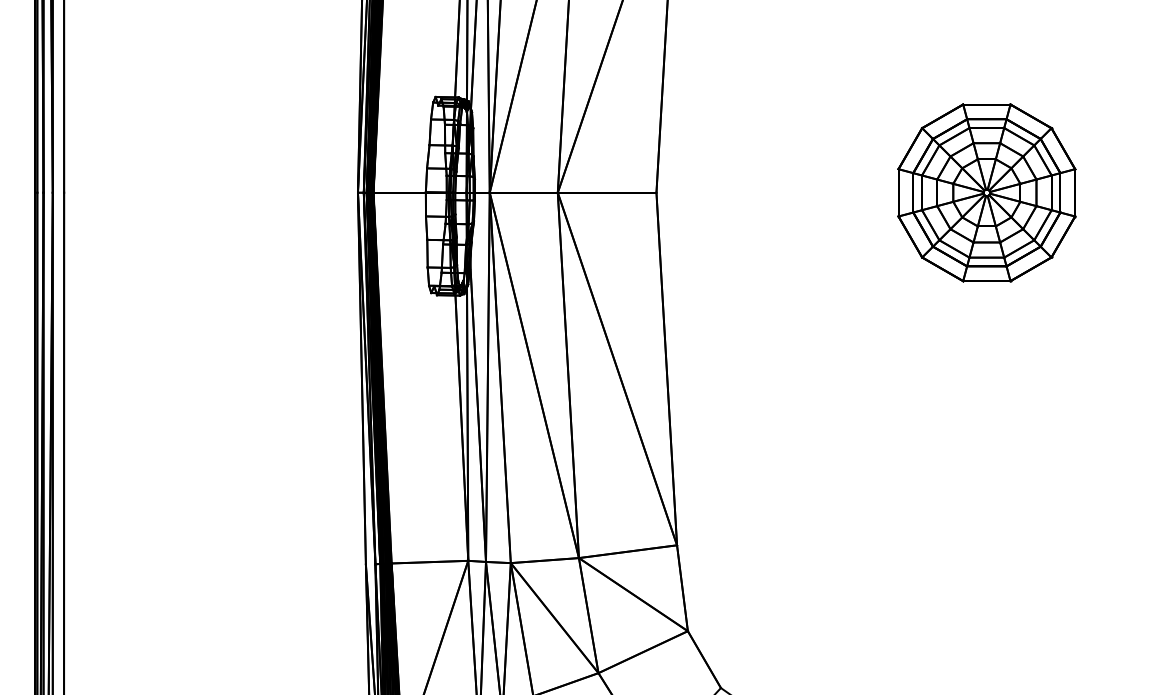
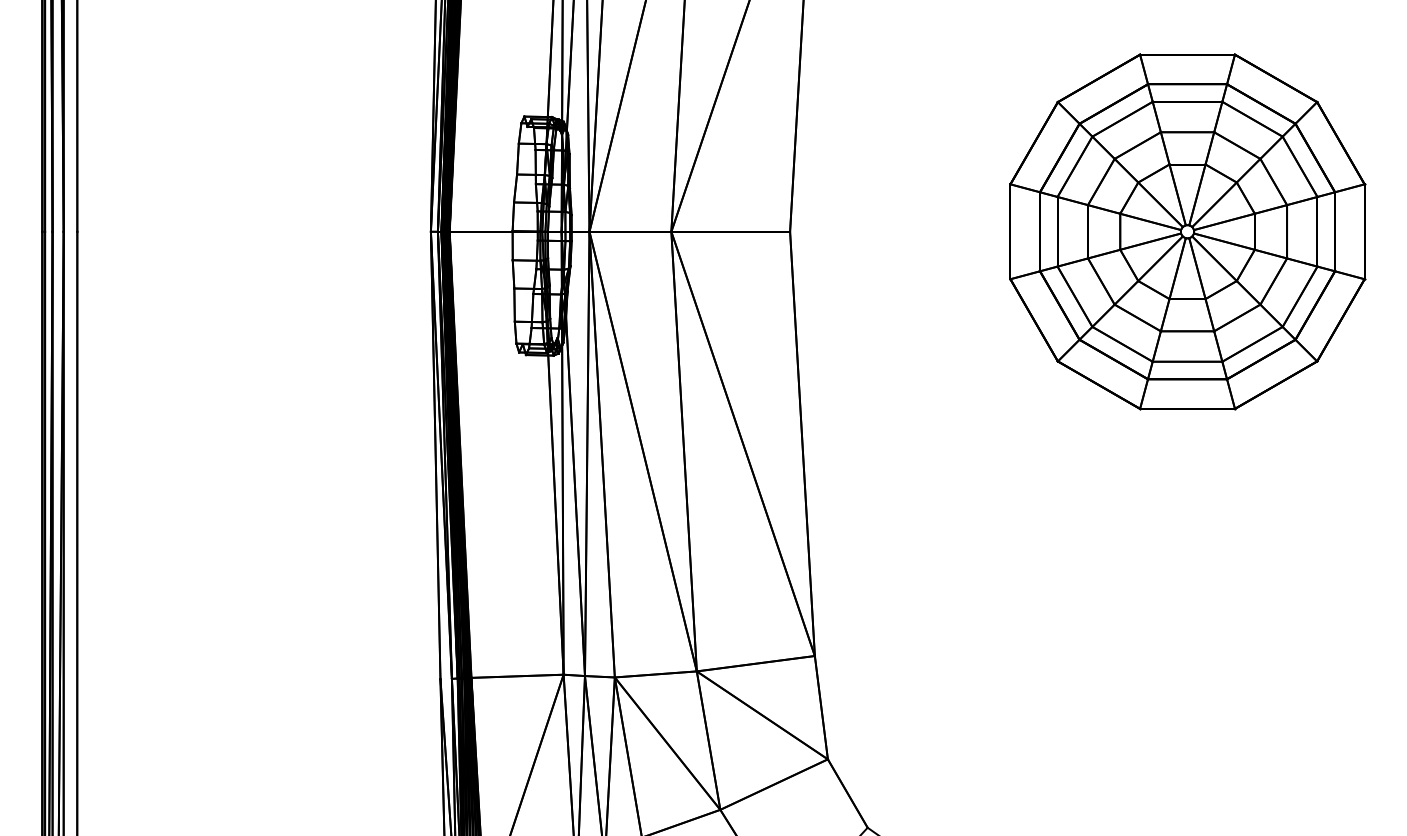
part: (986, 192) -> (1187, 231), size x1.67

